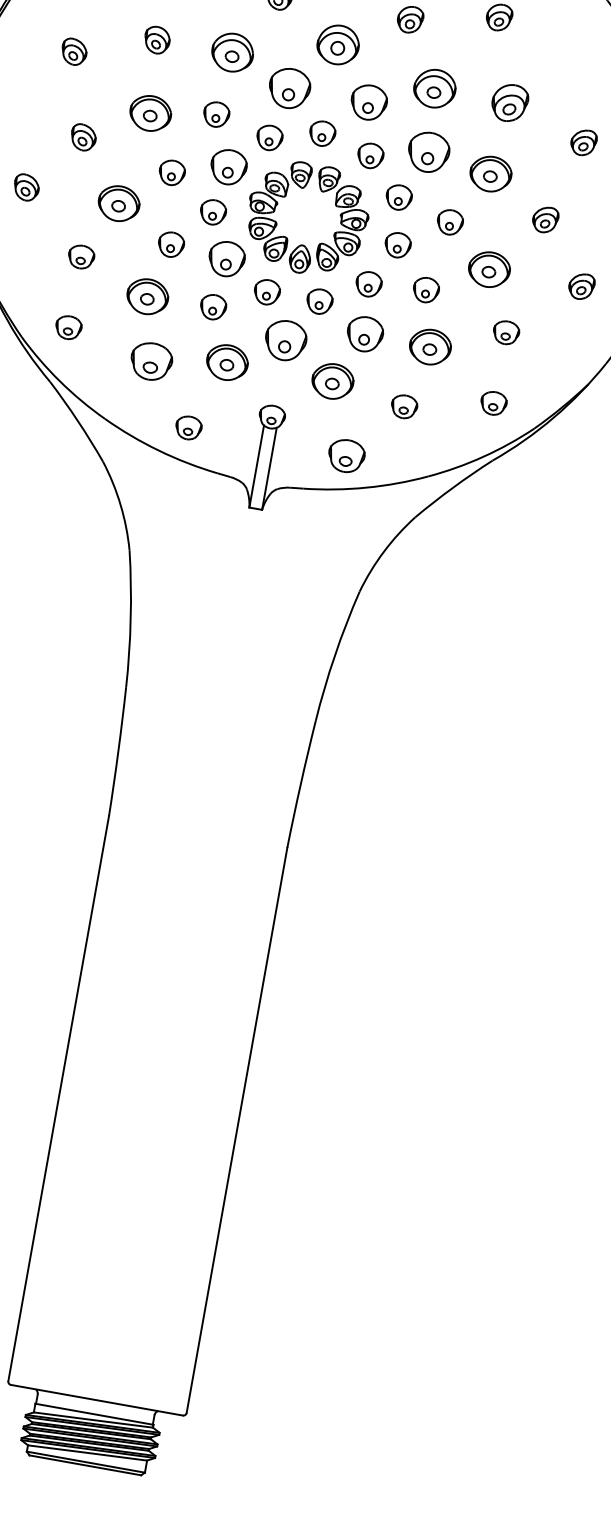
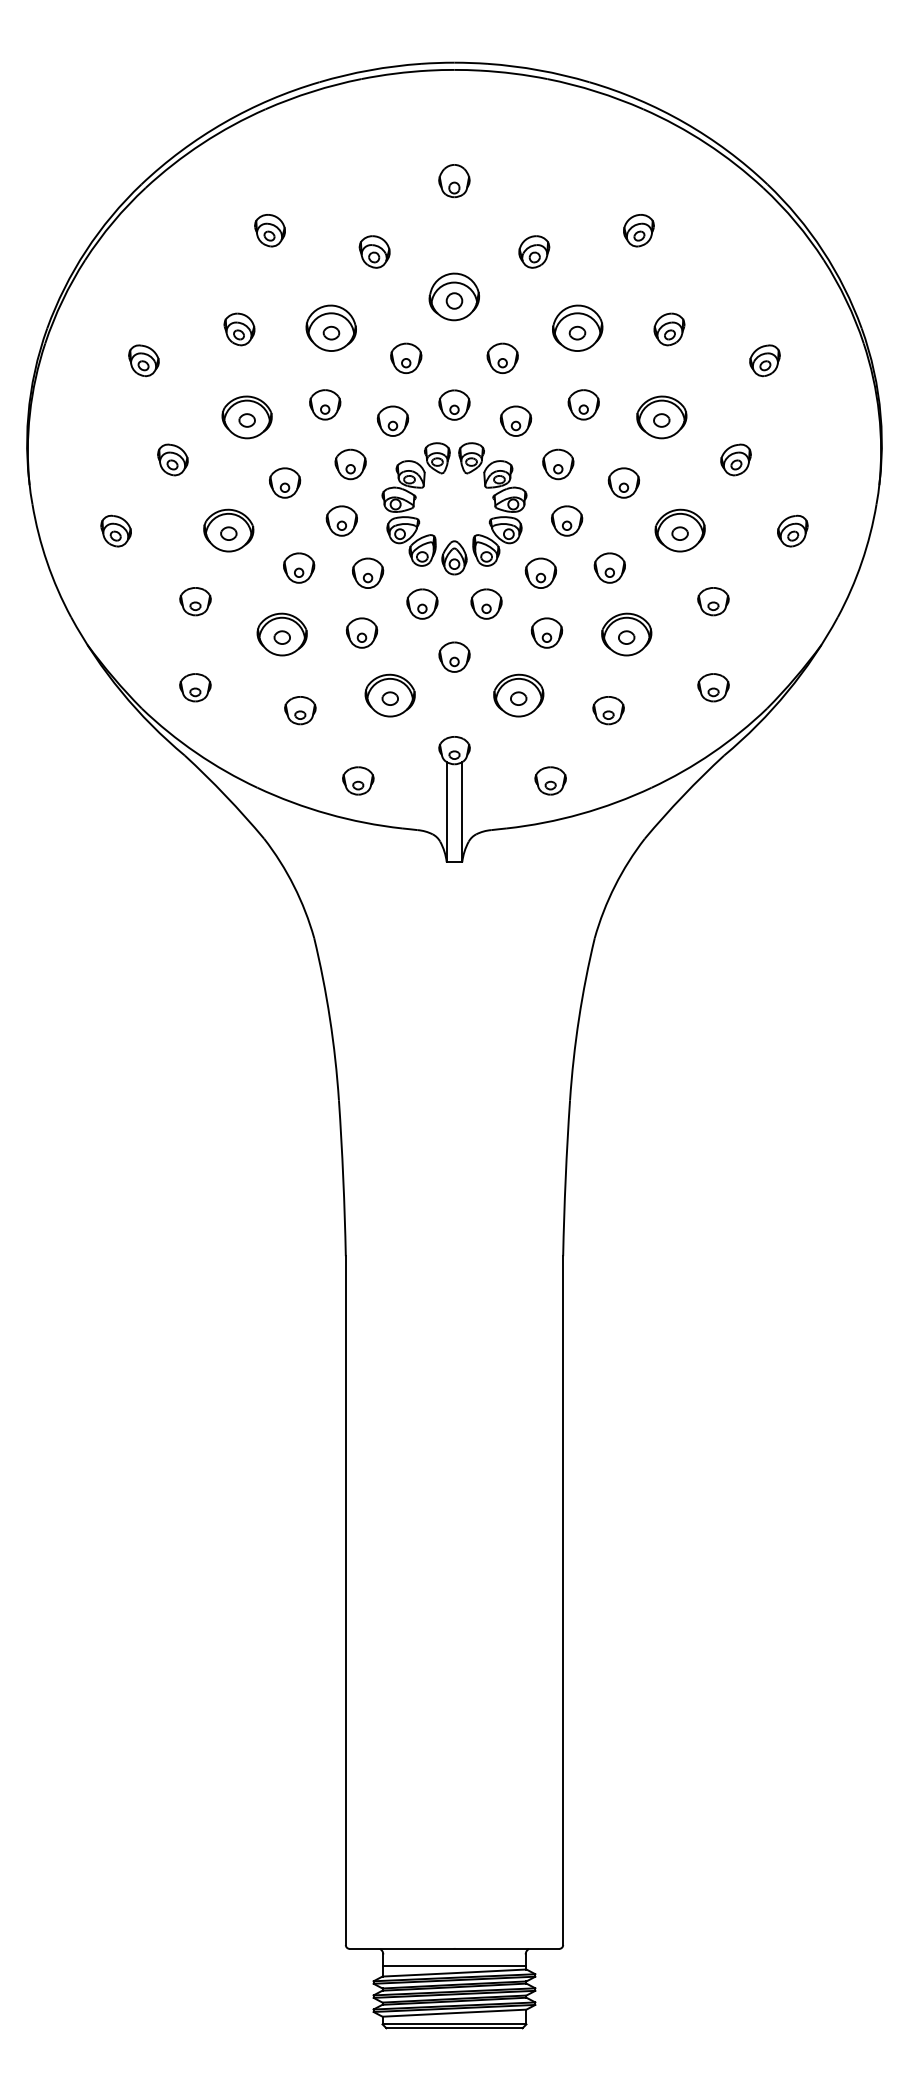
part: (290, 87) -> (406, 357), size x0.62
part: (368, 101) -> (502, 357), size x0.71
part: (509, 103) -> (669, 329), size x0.71
part: (428, 152) -> (583, 404), size x0.62
part: (228, 167) -> (350, 464), size x0.71
part: (227, 258) -> (368, 572), size x0.71
part: (364, 333) -> (546, 632), size x0.71
part: (285, 339) -> (454, 656), size x0.62
part: (151, 361) -> (300, 710), size x0.62
part: (346, 455) -> (550, 780), size x0.71

